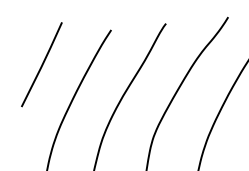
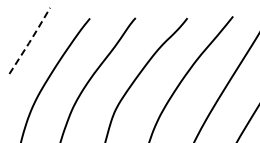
line: (42, 64) -> (30, 40), solid -> dashed

